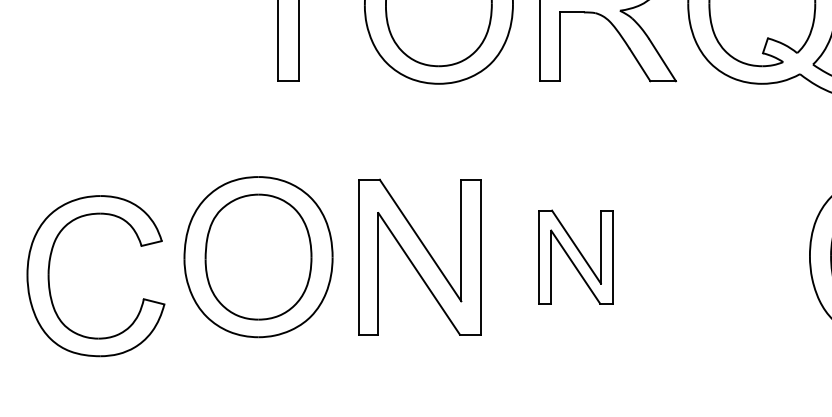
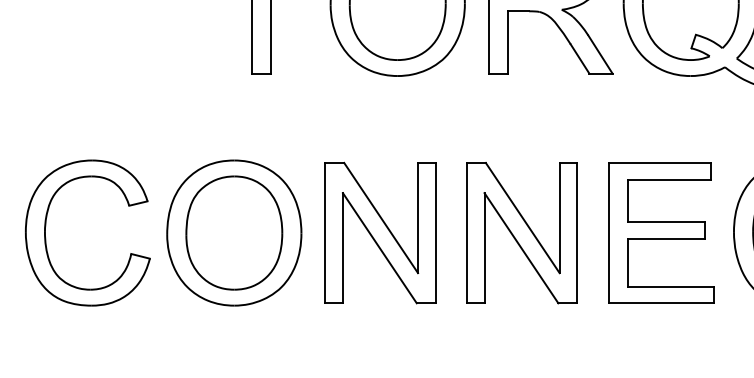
part: (575, 256) -> (521, 232), size x1.67
part: (729, 257) -> (661, 233), added
part: (49, 276) -> (45, 233), moved

